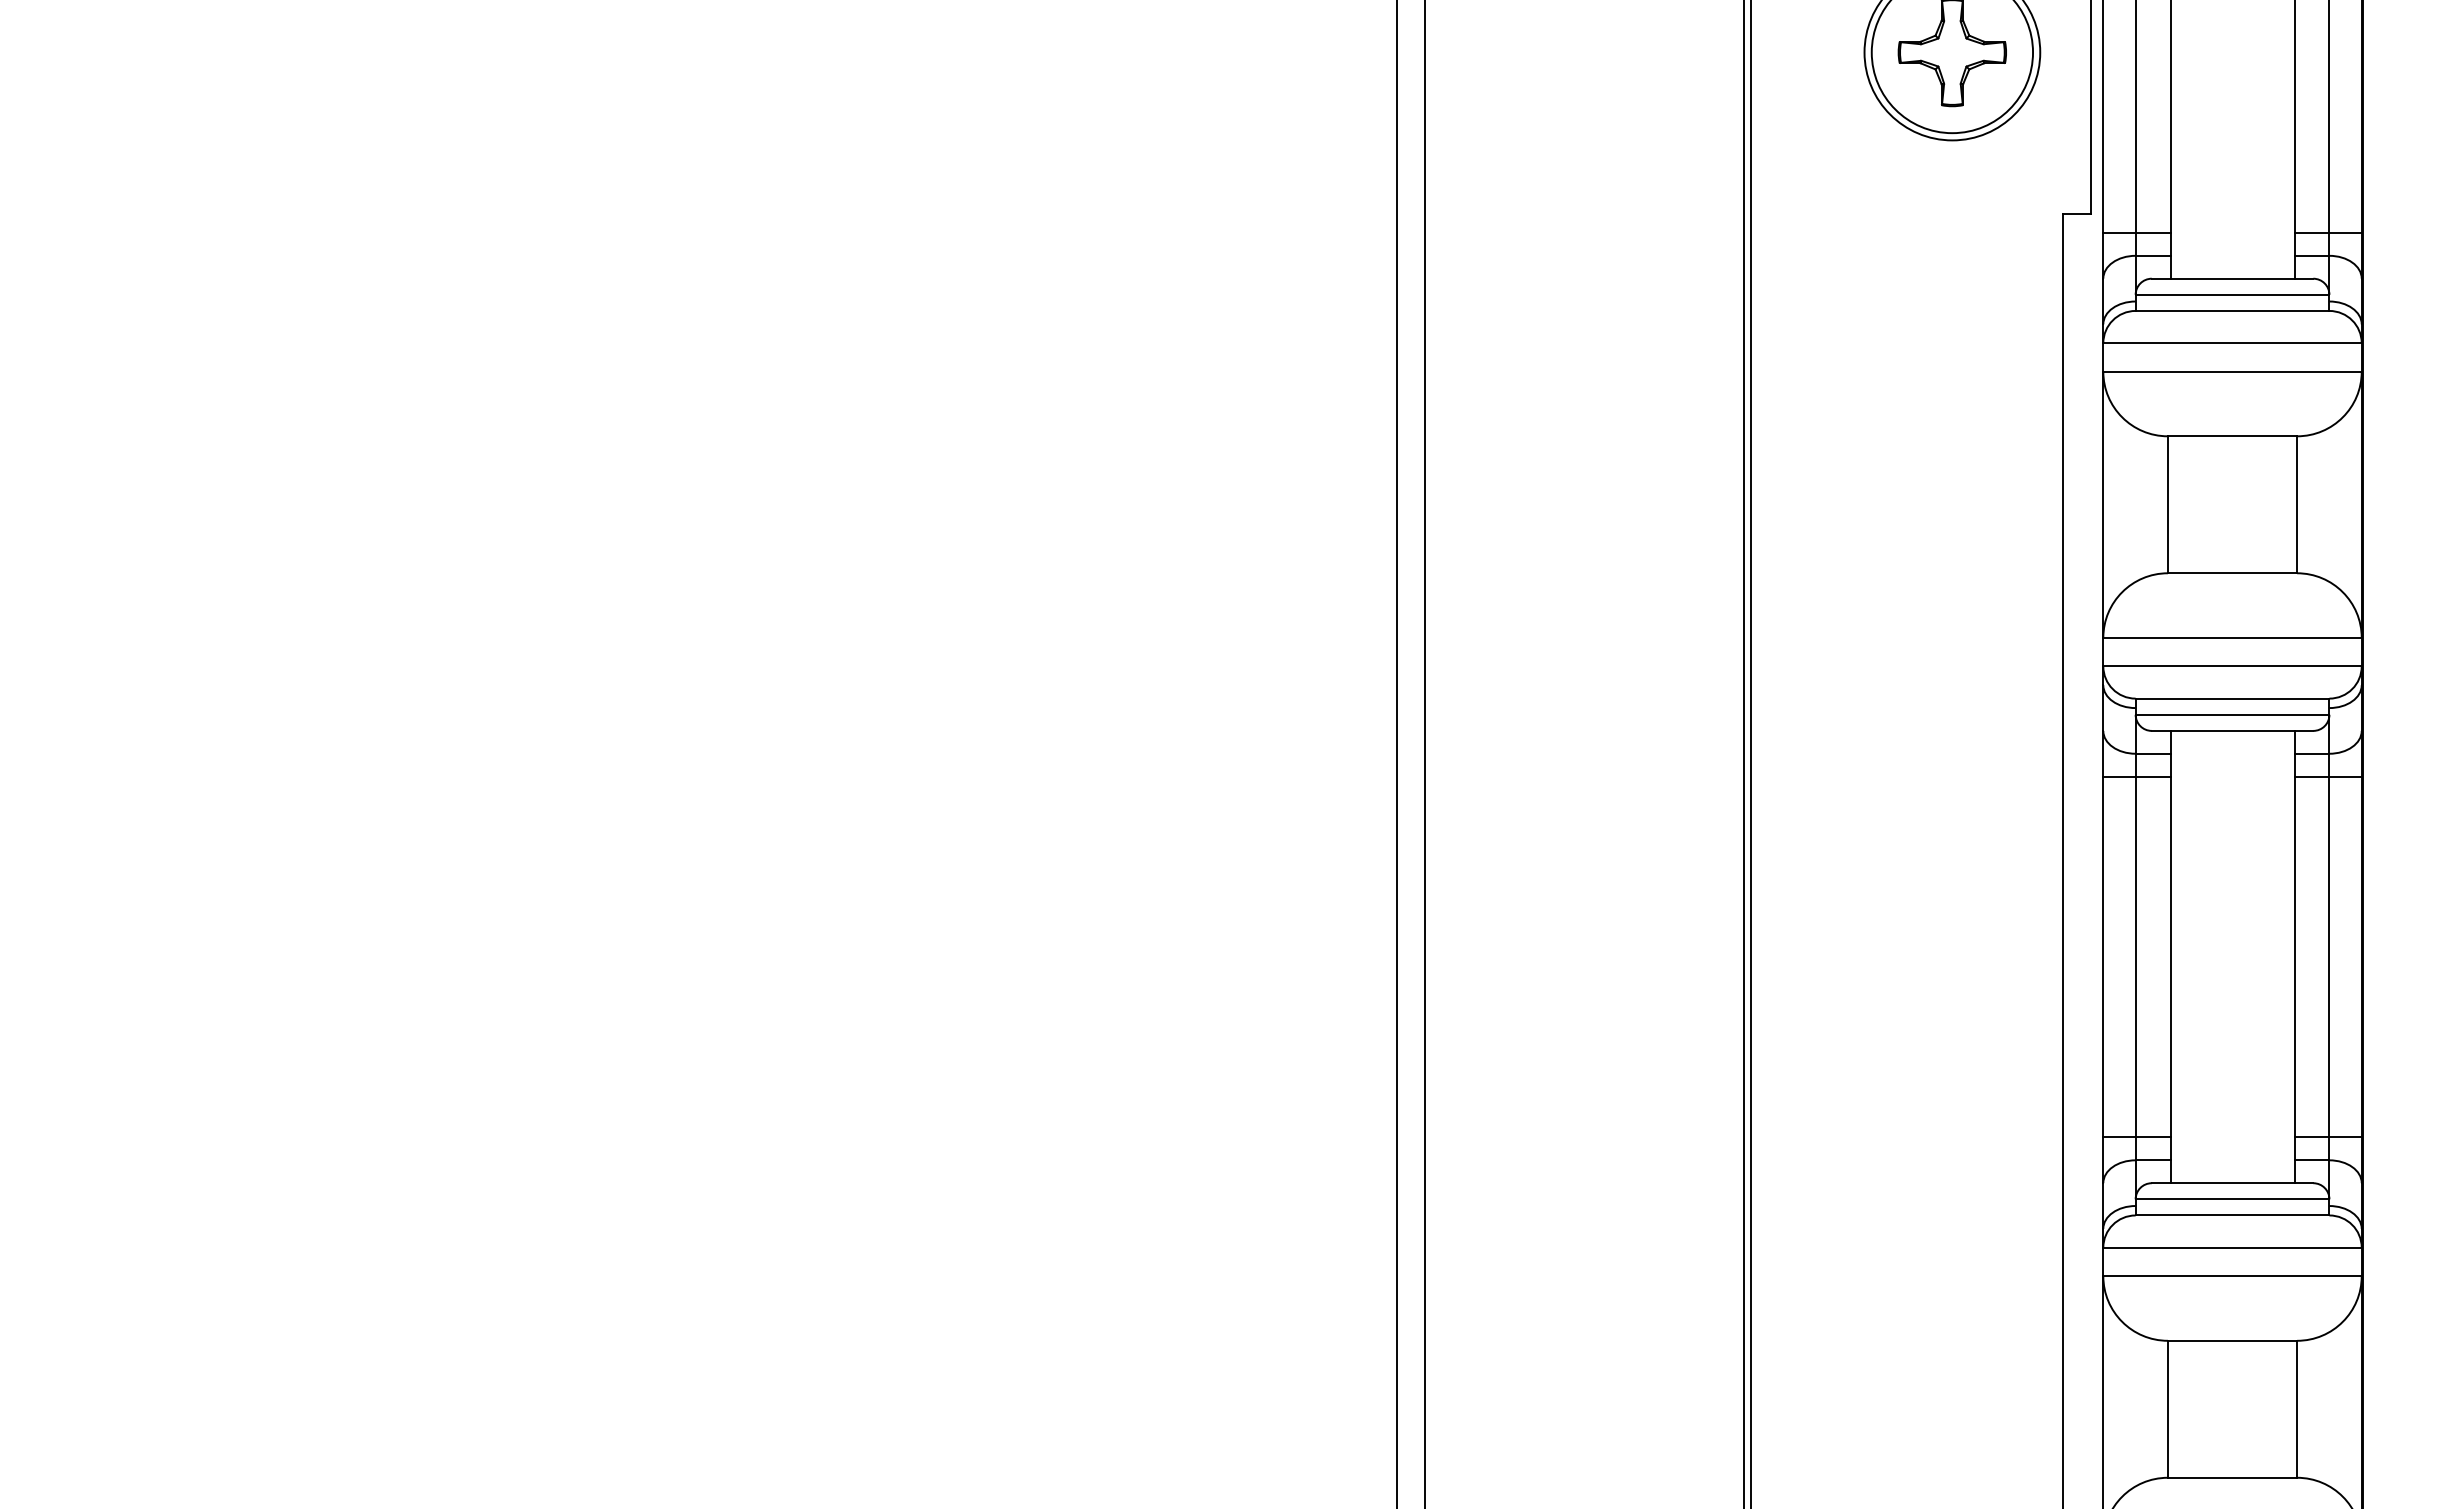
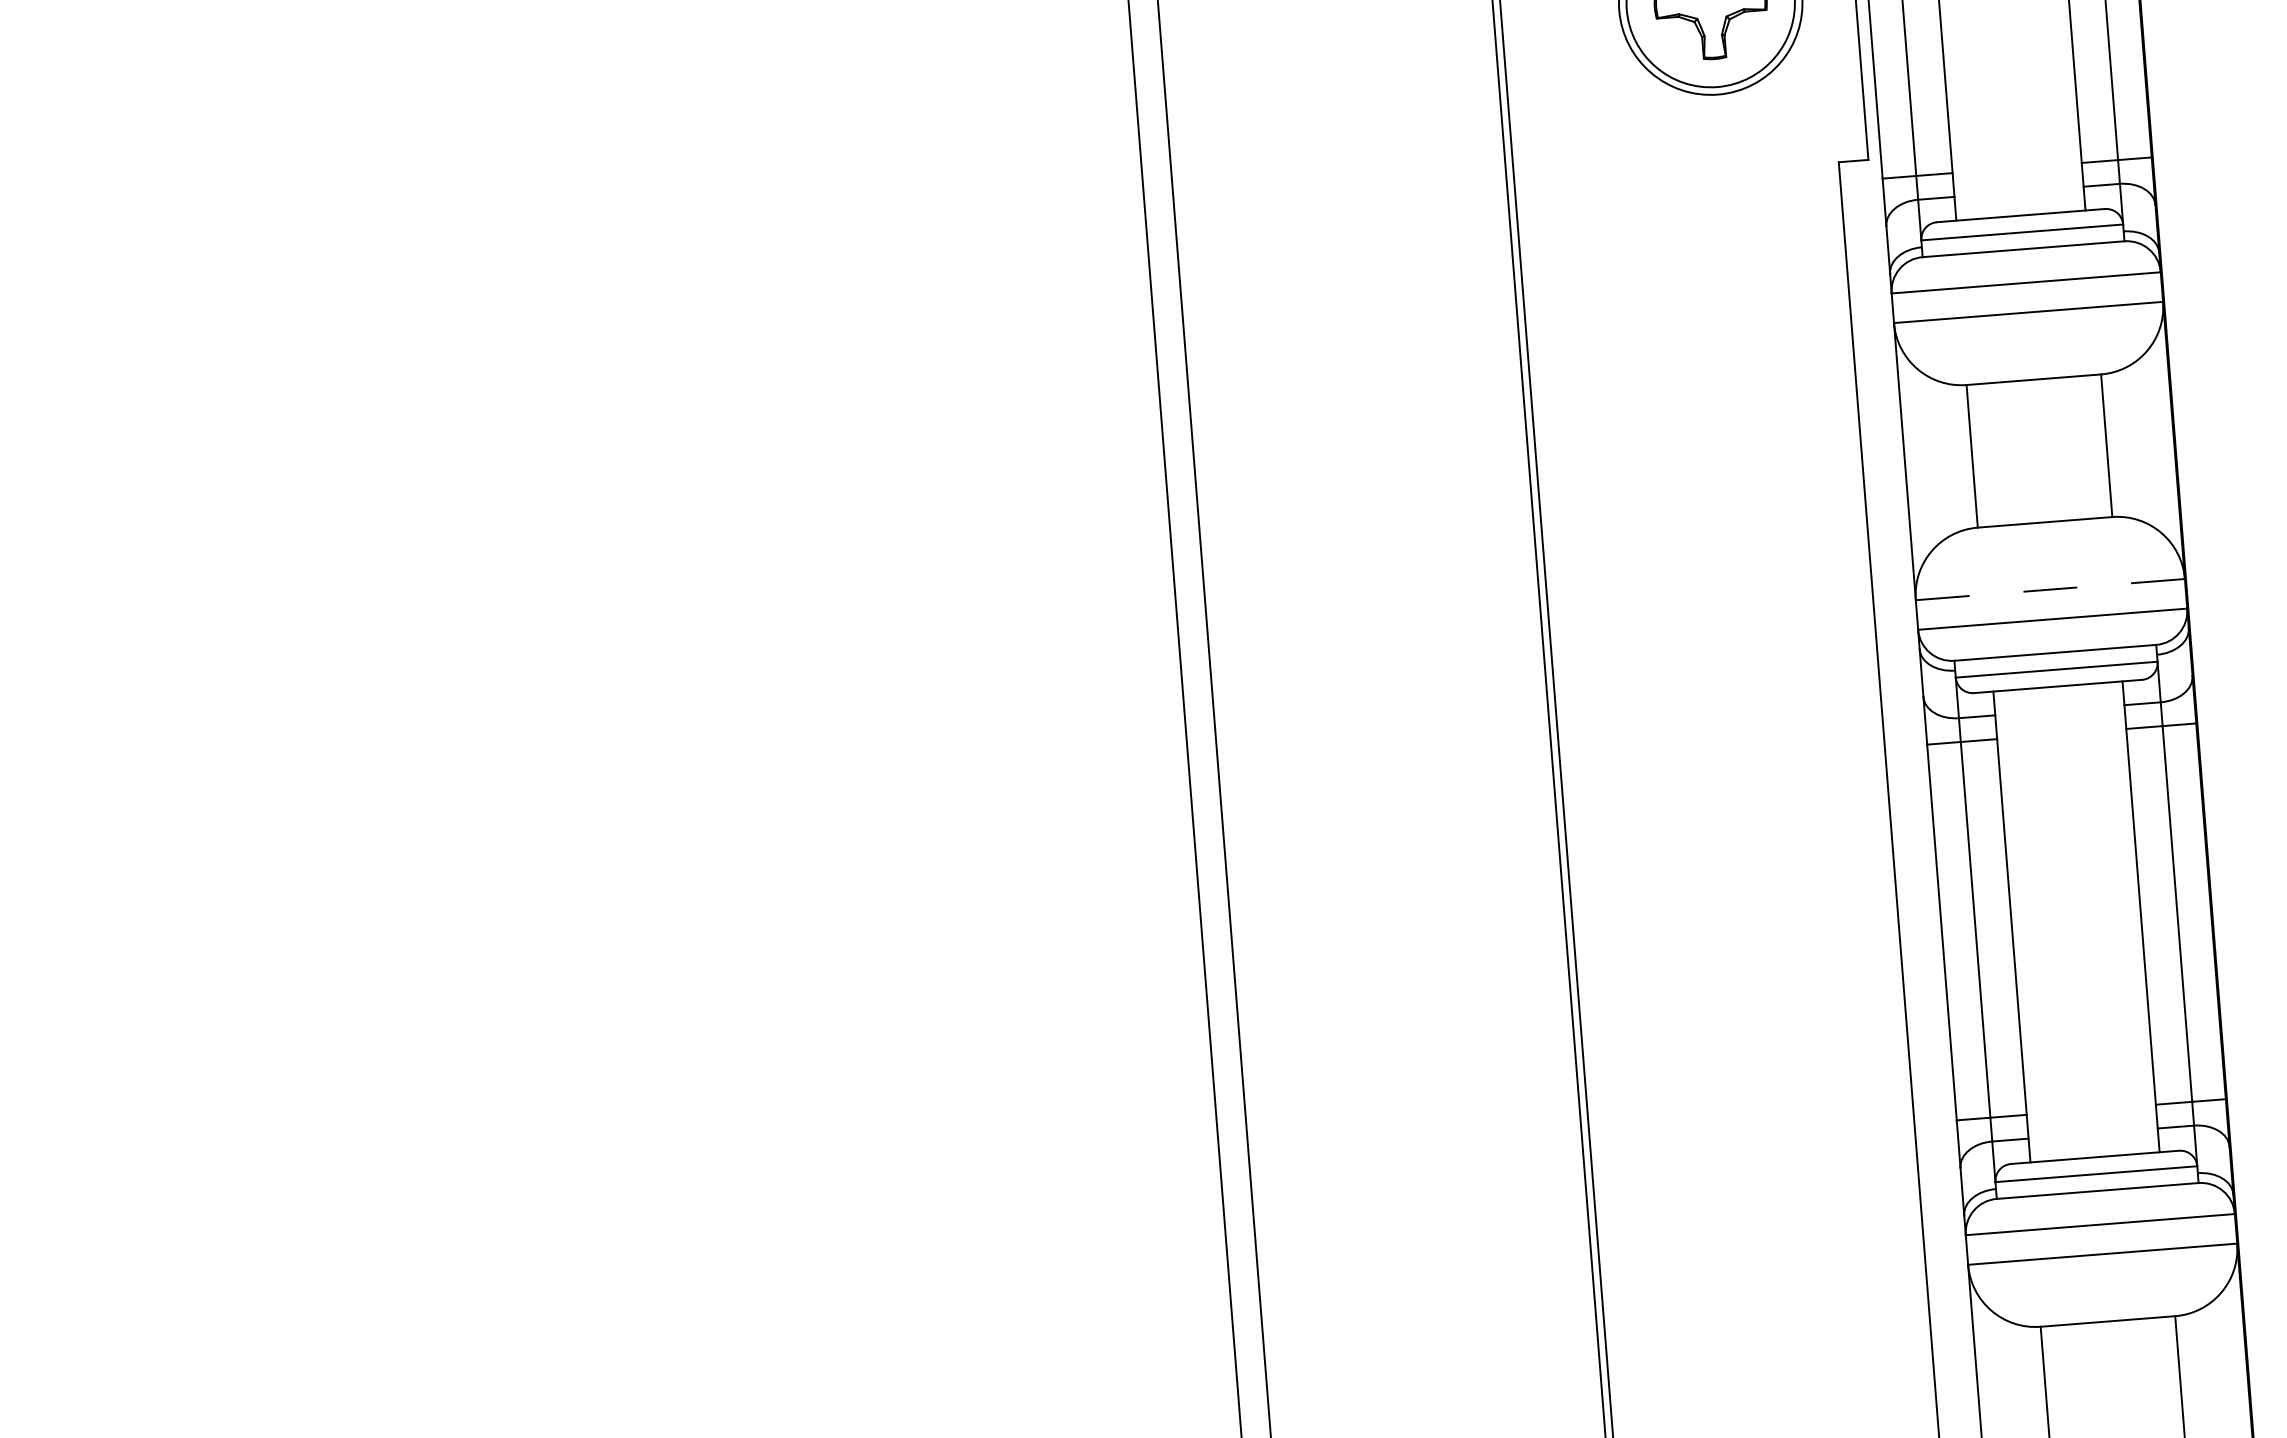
line: (2232, 637) -> (2050, 589), solid -> dashed

